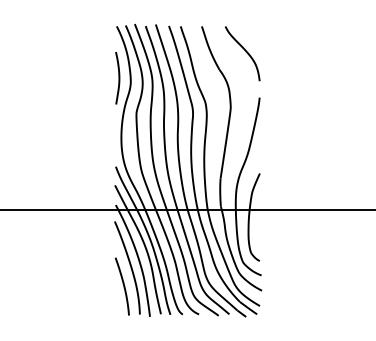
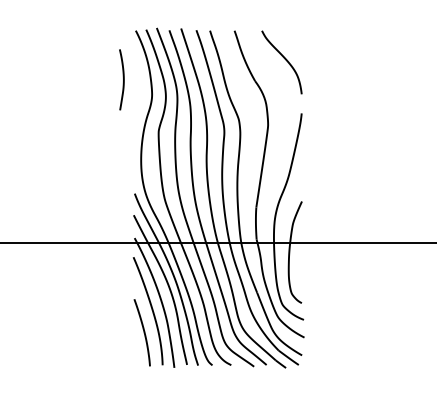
curve: (119, 77) -> (123, 79), moved

